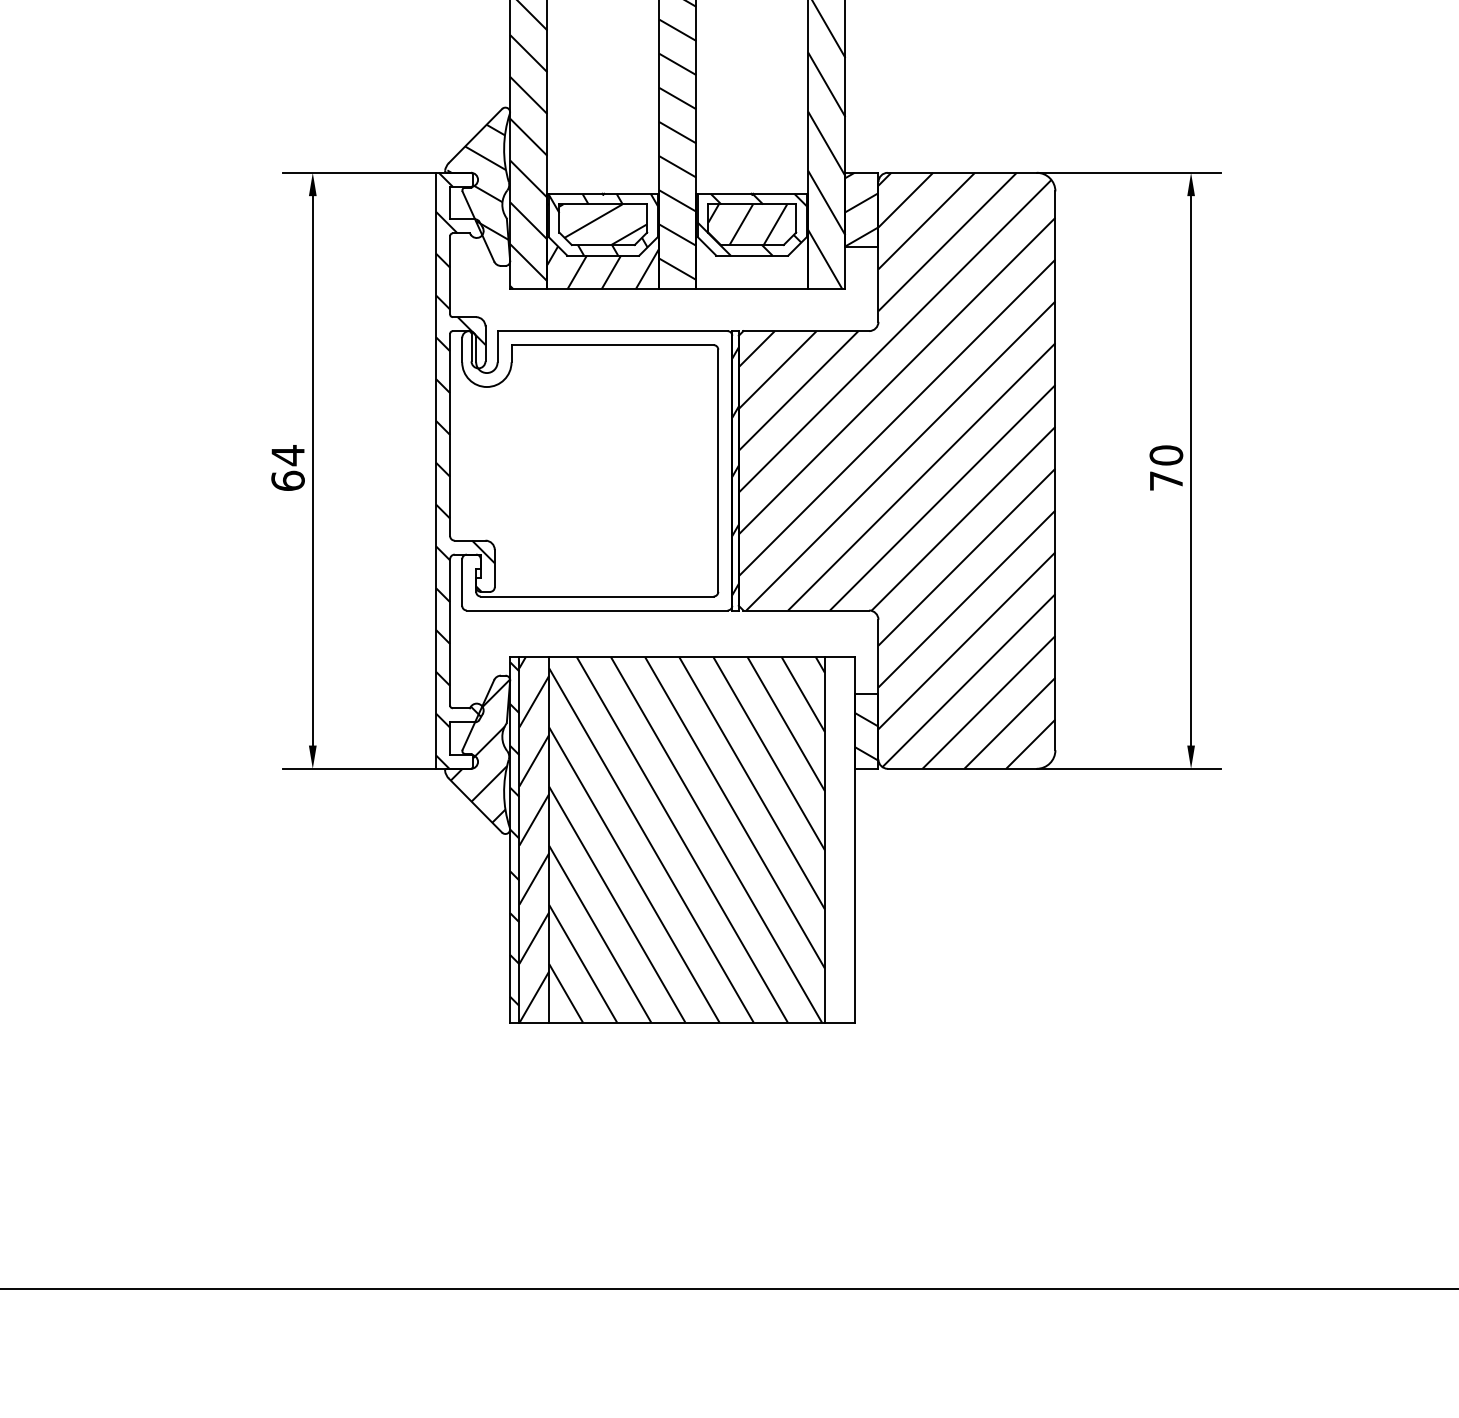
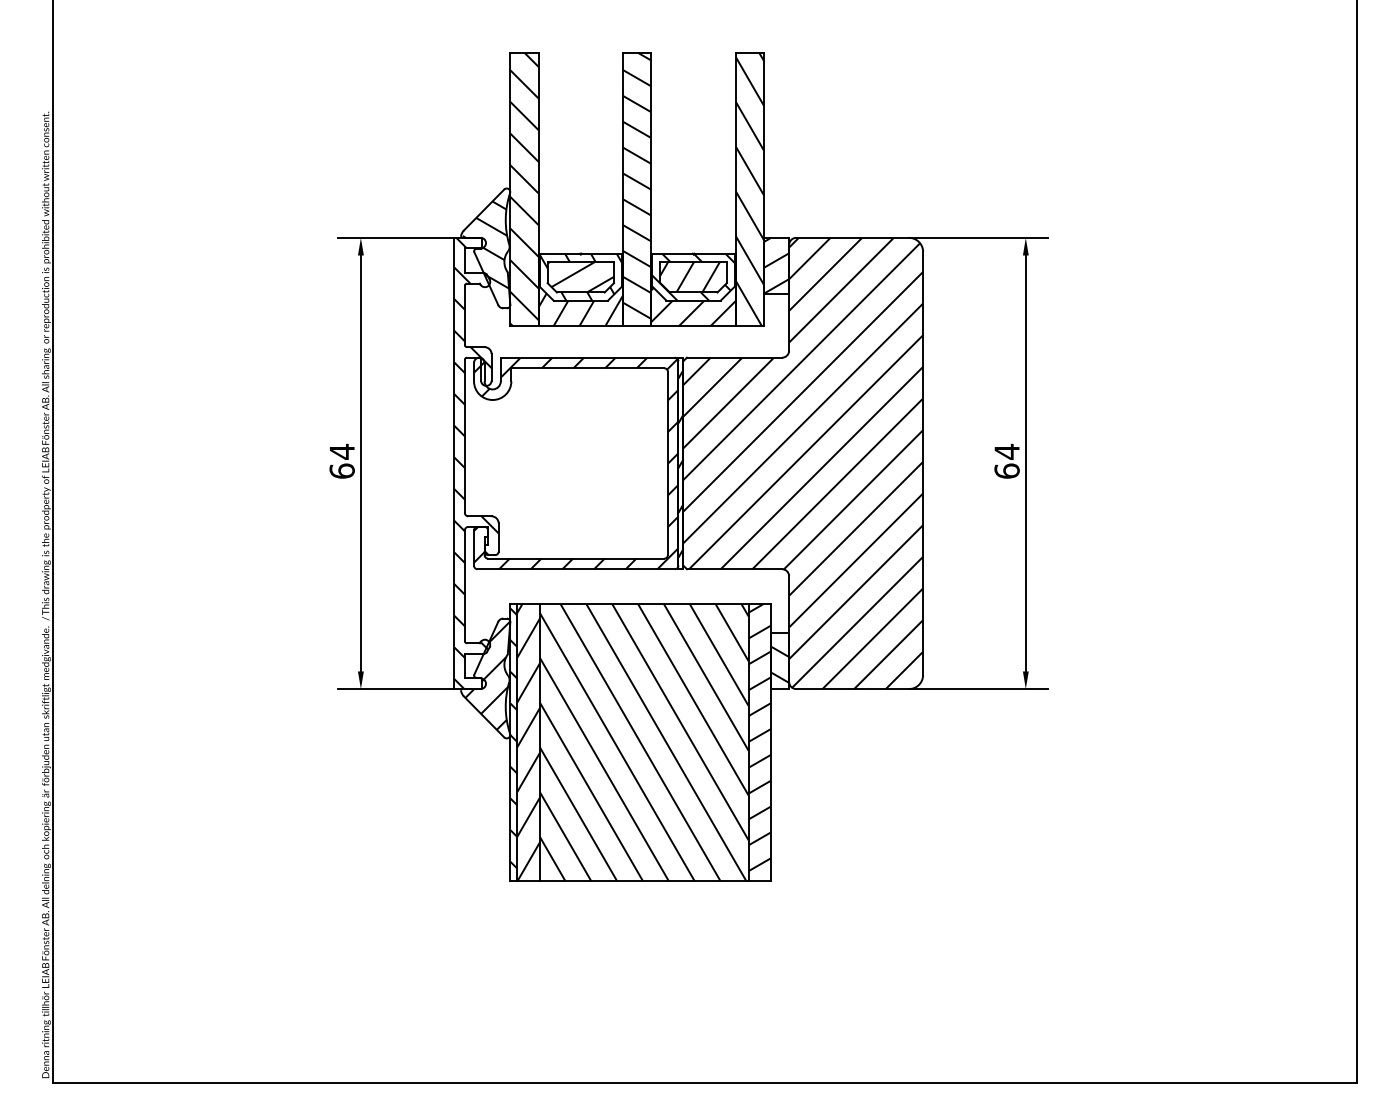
hatch: (752, 243) -> (693, 291), added
text: (1165, 466) -> (1006, 460), 70 -> 64
hatch: (597, 470) -> (576, 463), added
hatch: (839, 832) -> (759, 737), added

